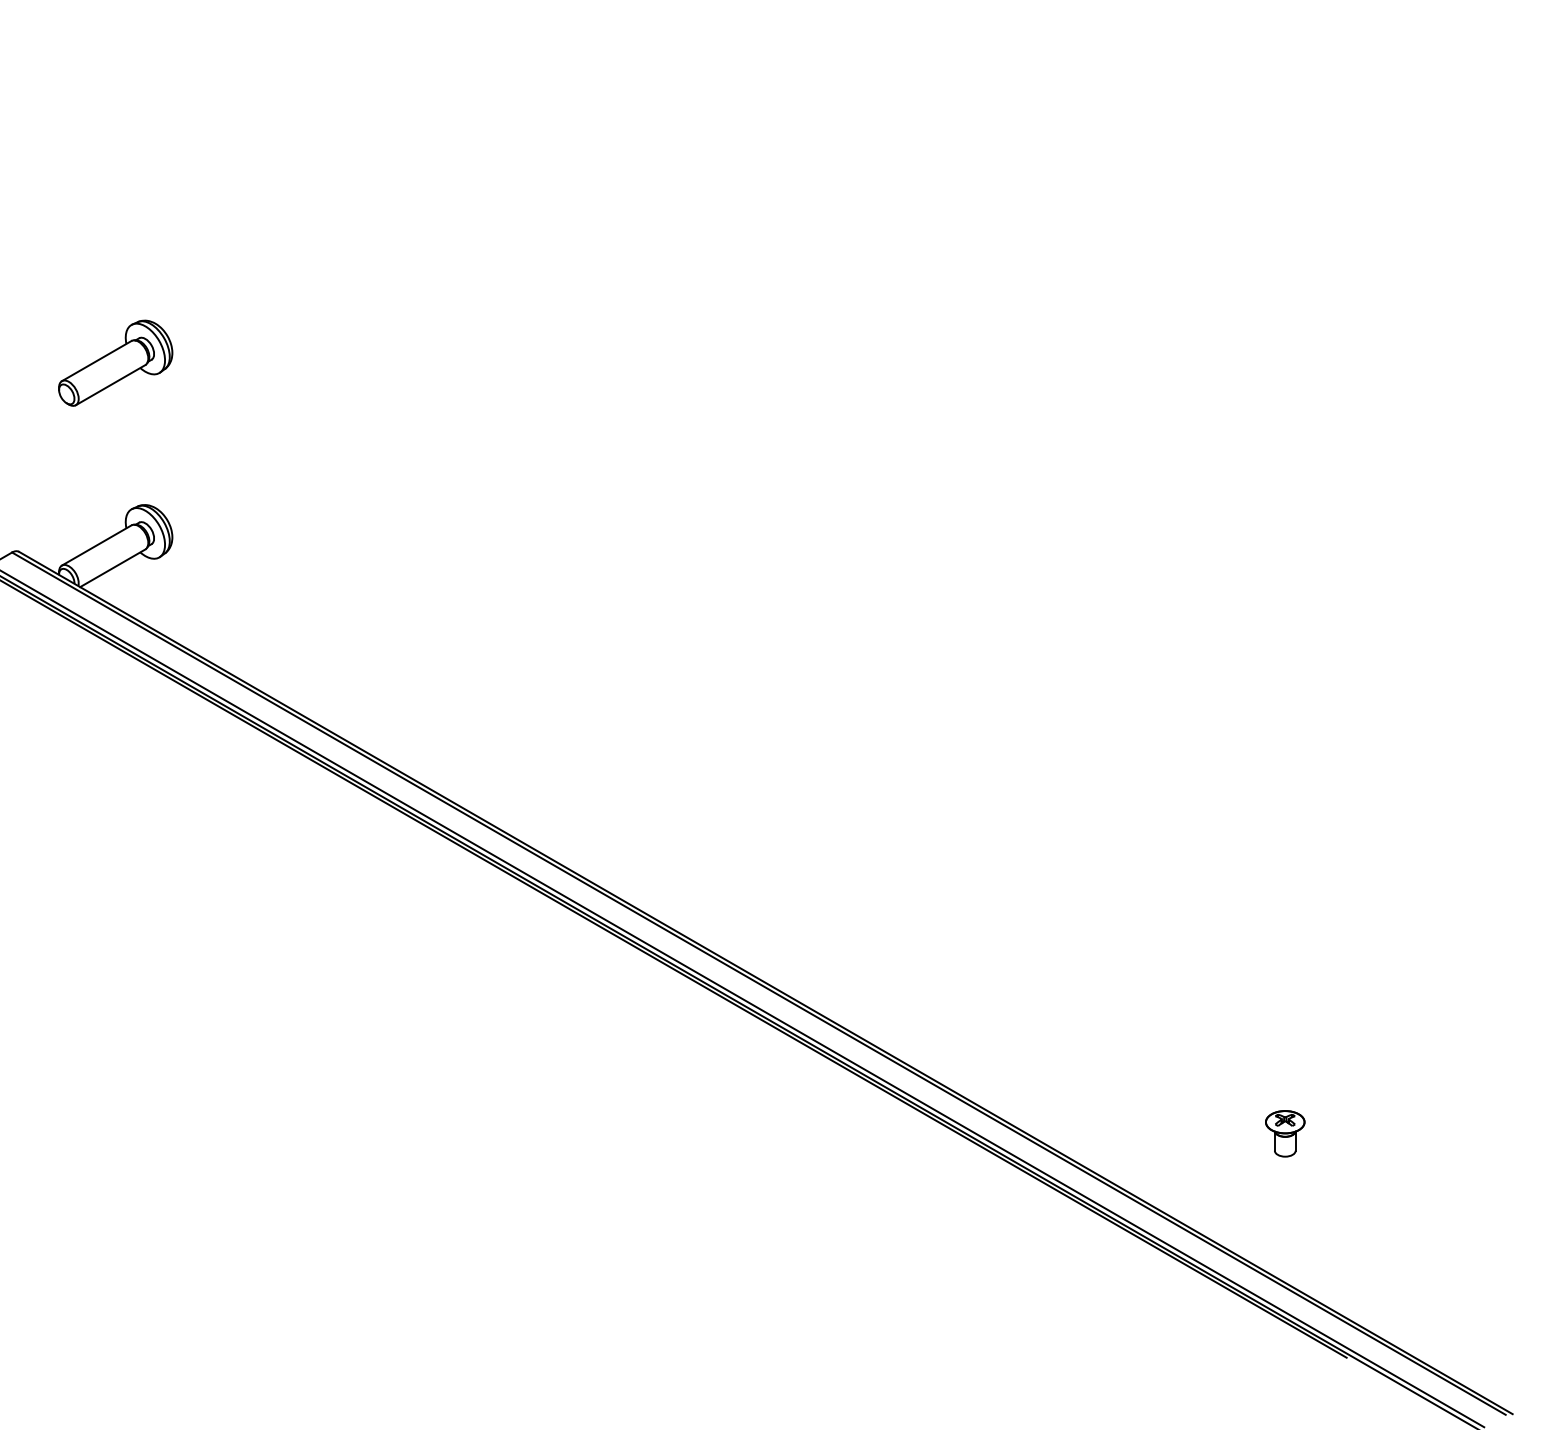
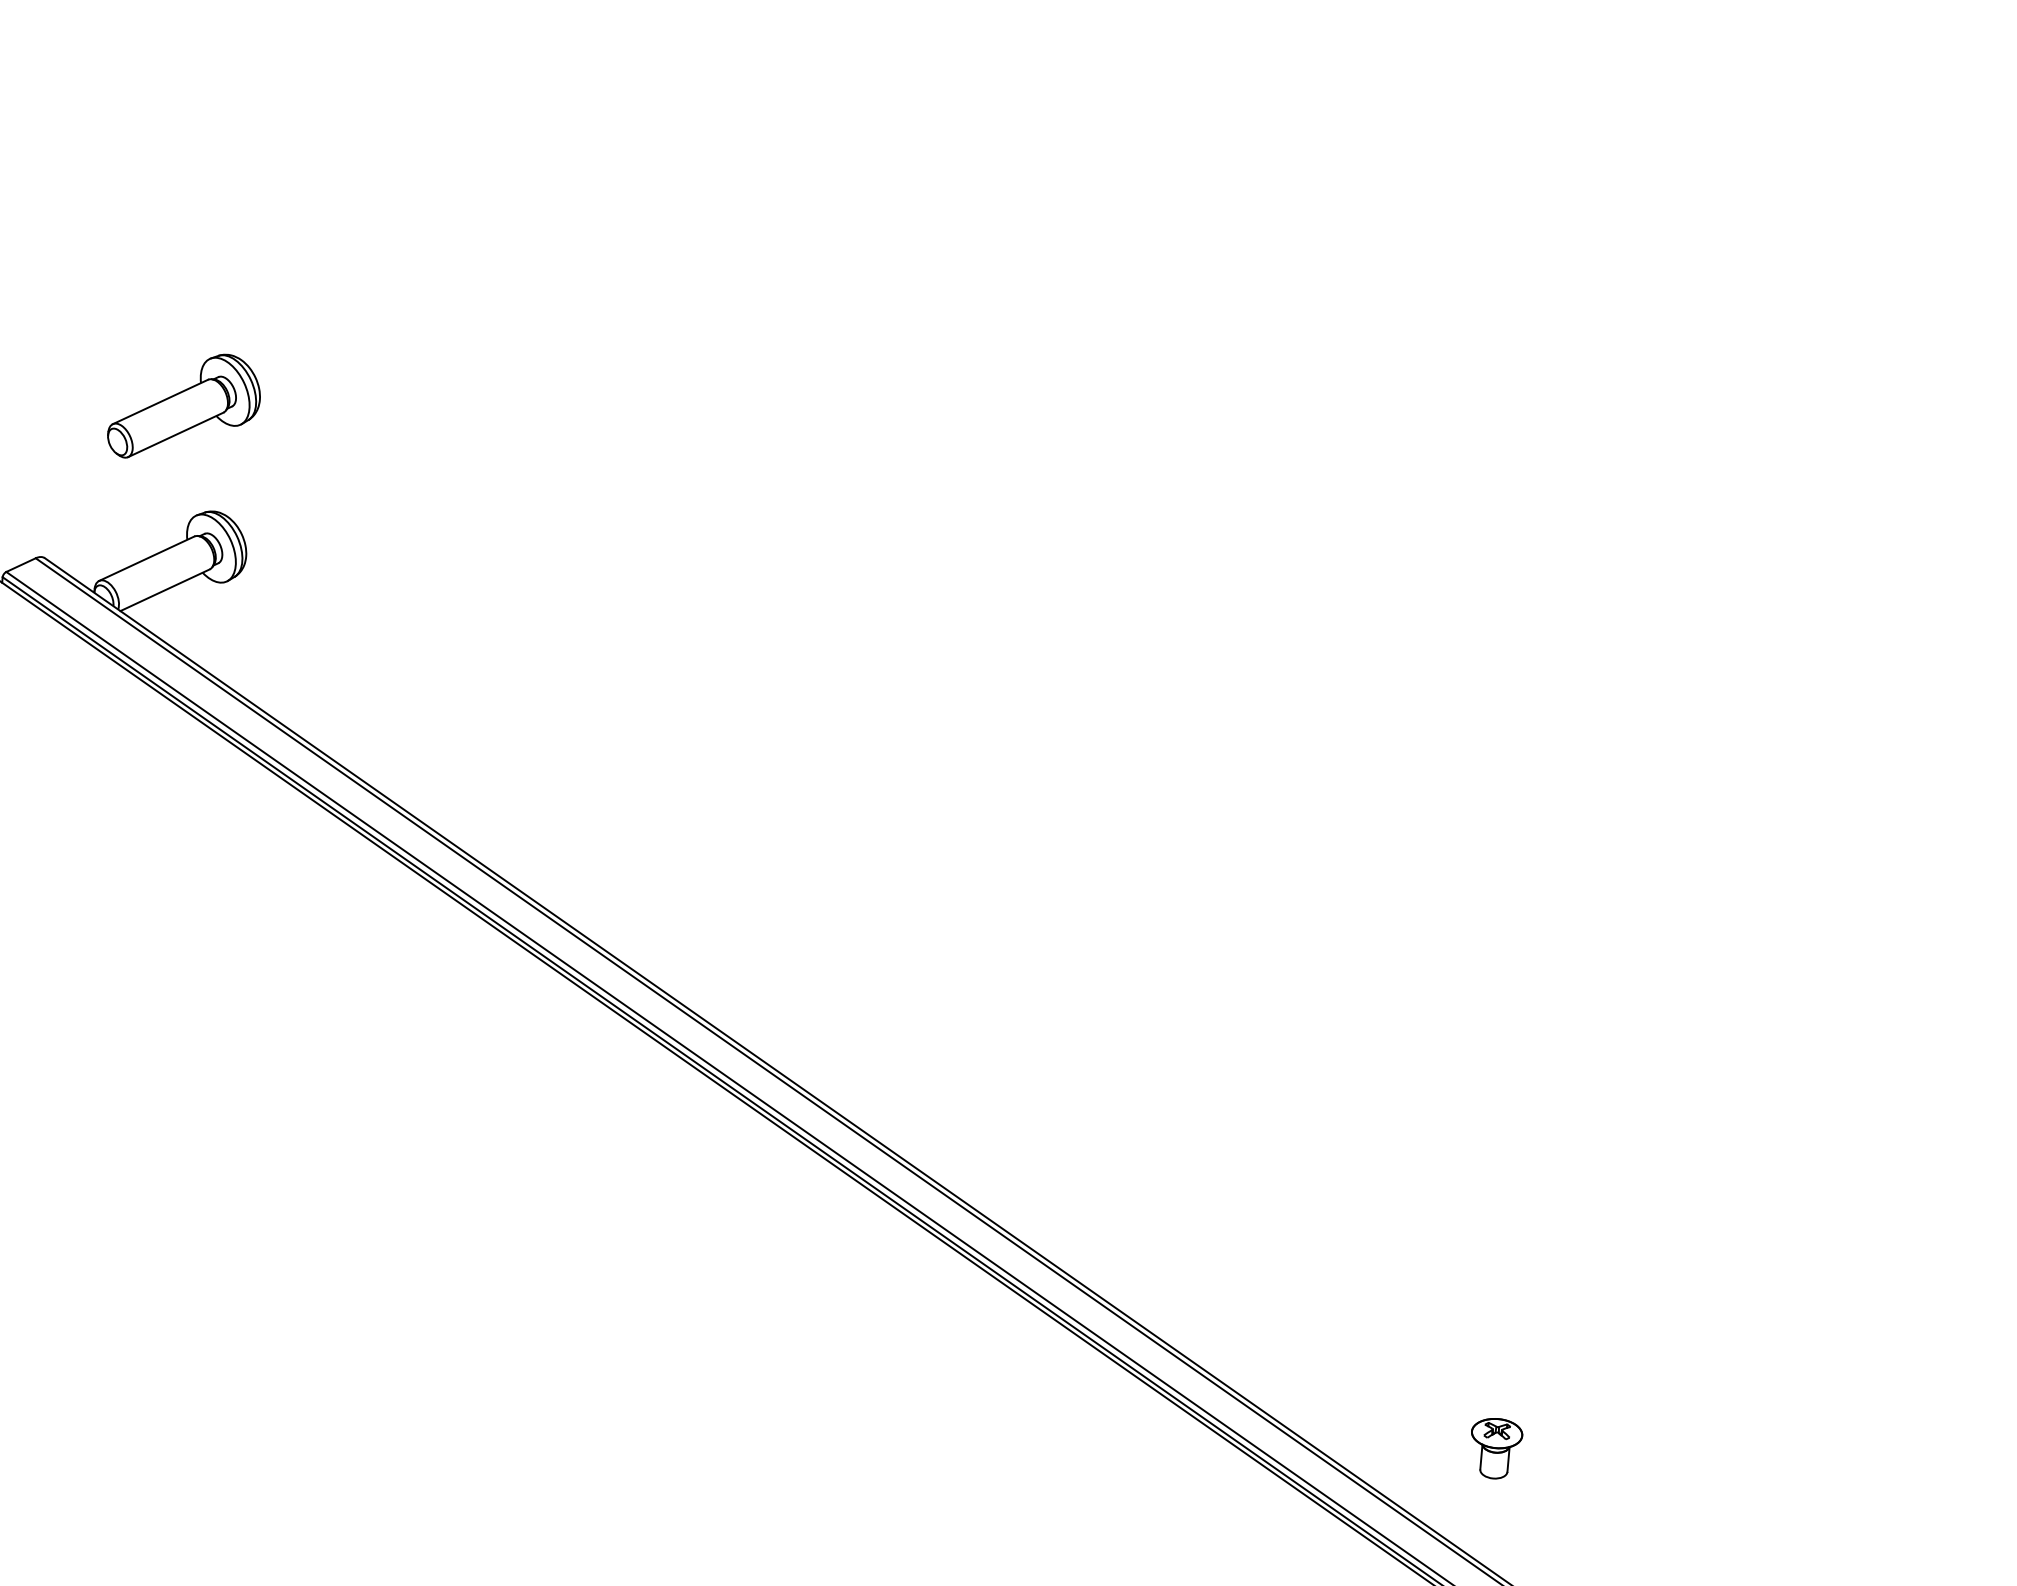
part: (115, 362) -> (184, 405), moved
part: (1285, 1133) -> (1496, 1448), moved

